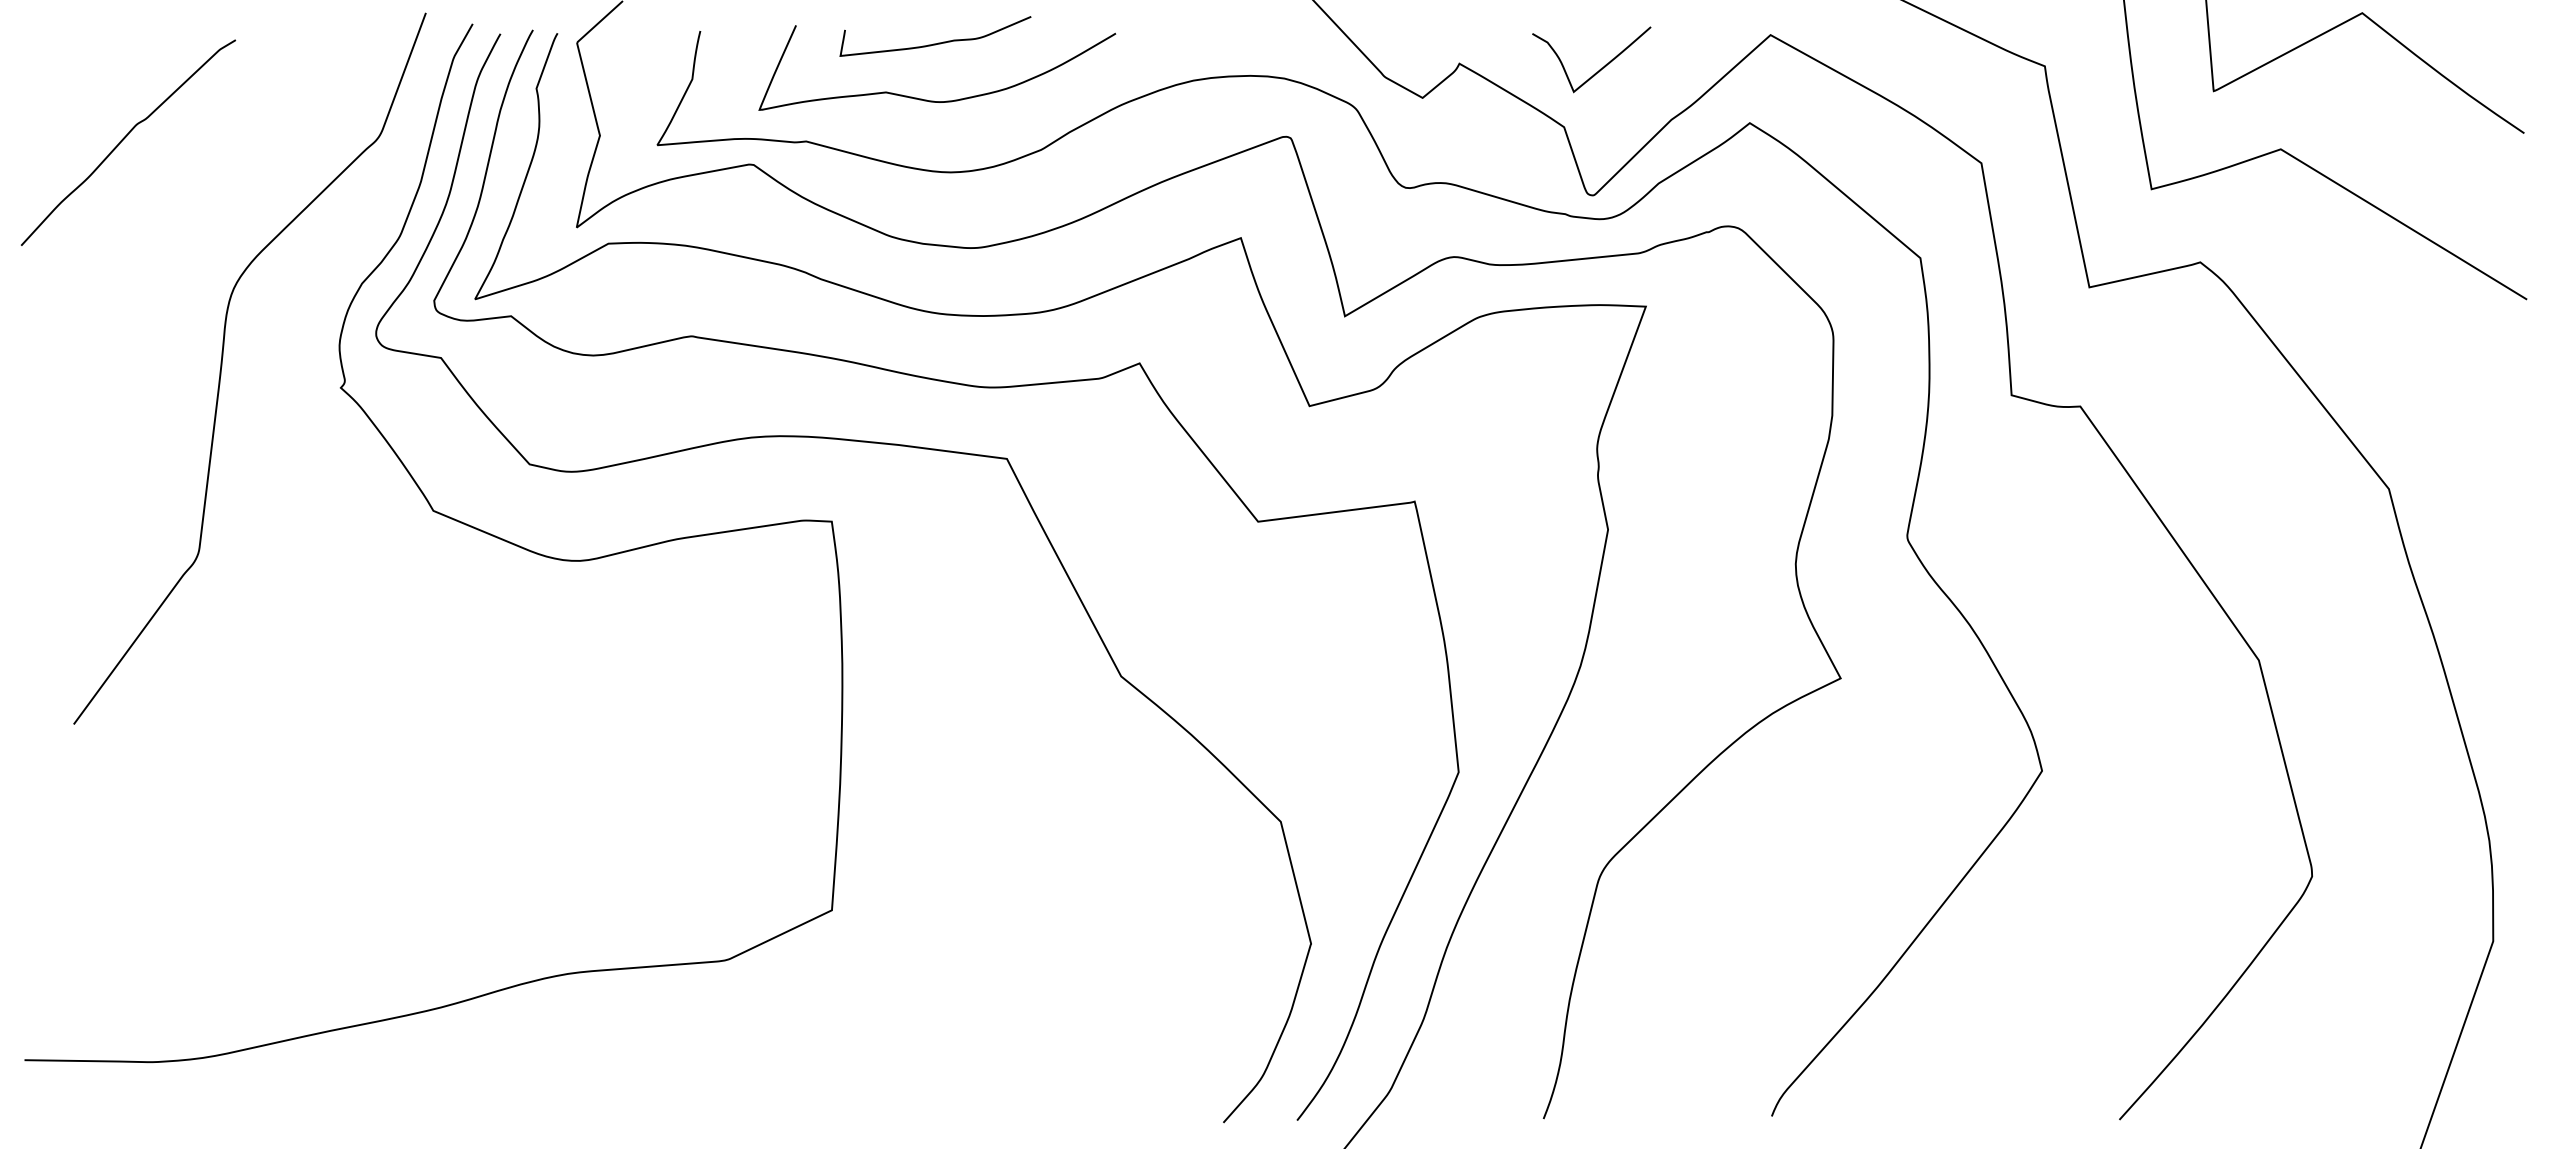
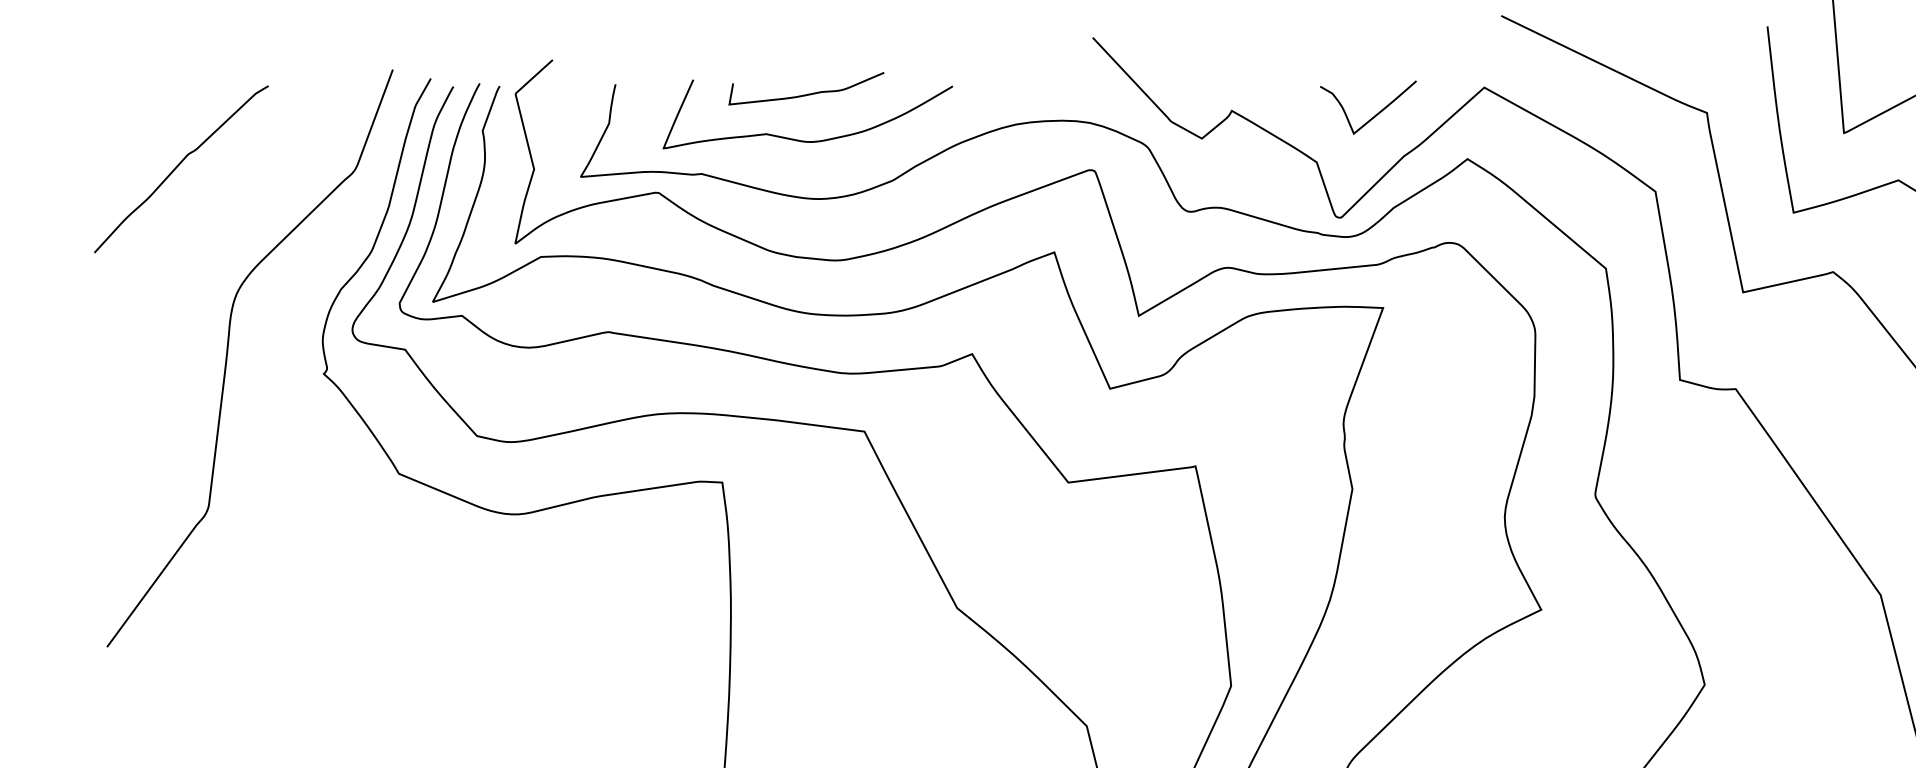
curve: (1600, 68) -> (1375, 114), moved
curve: (125, 138) -> (179, 165), moved

